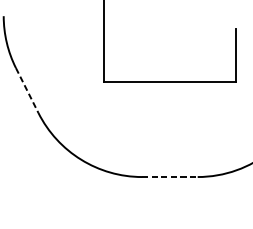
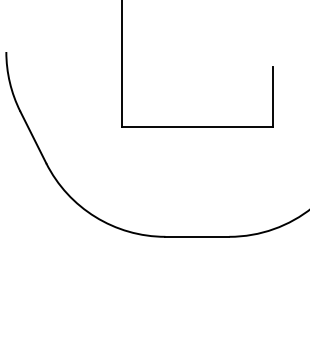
line: (27, 90) -> (33, 137), dashed -> solid
line: (170, 176) -> (197, 236), dashed -> solid

